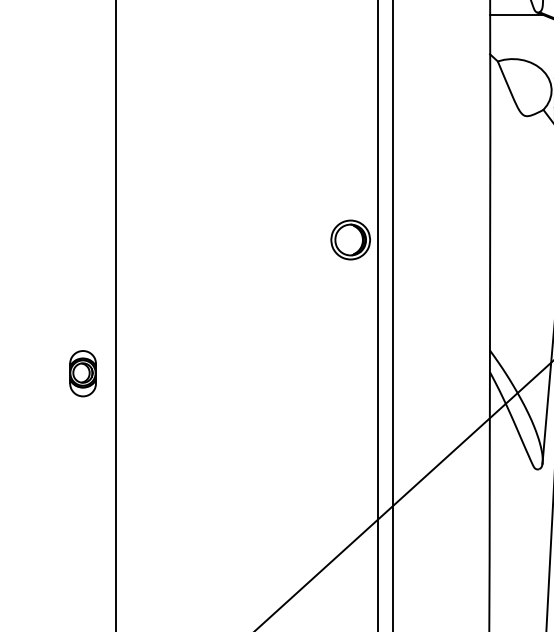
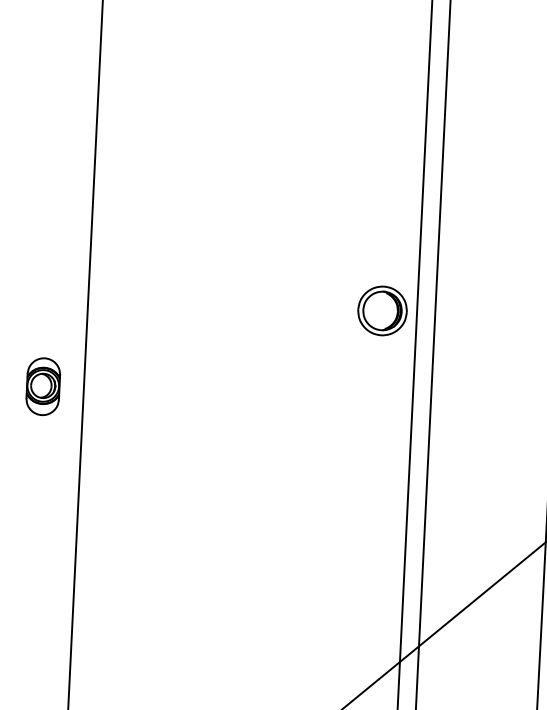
part: (82, 373) -> (42, 386), moved

